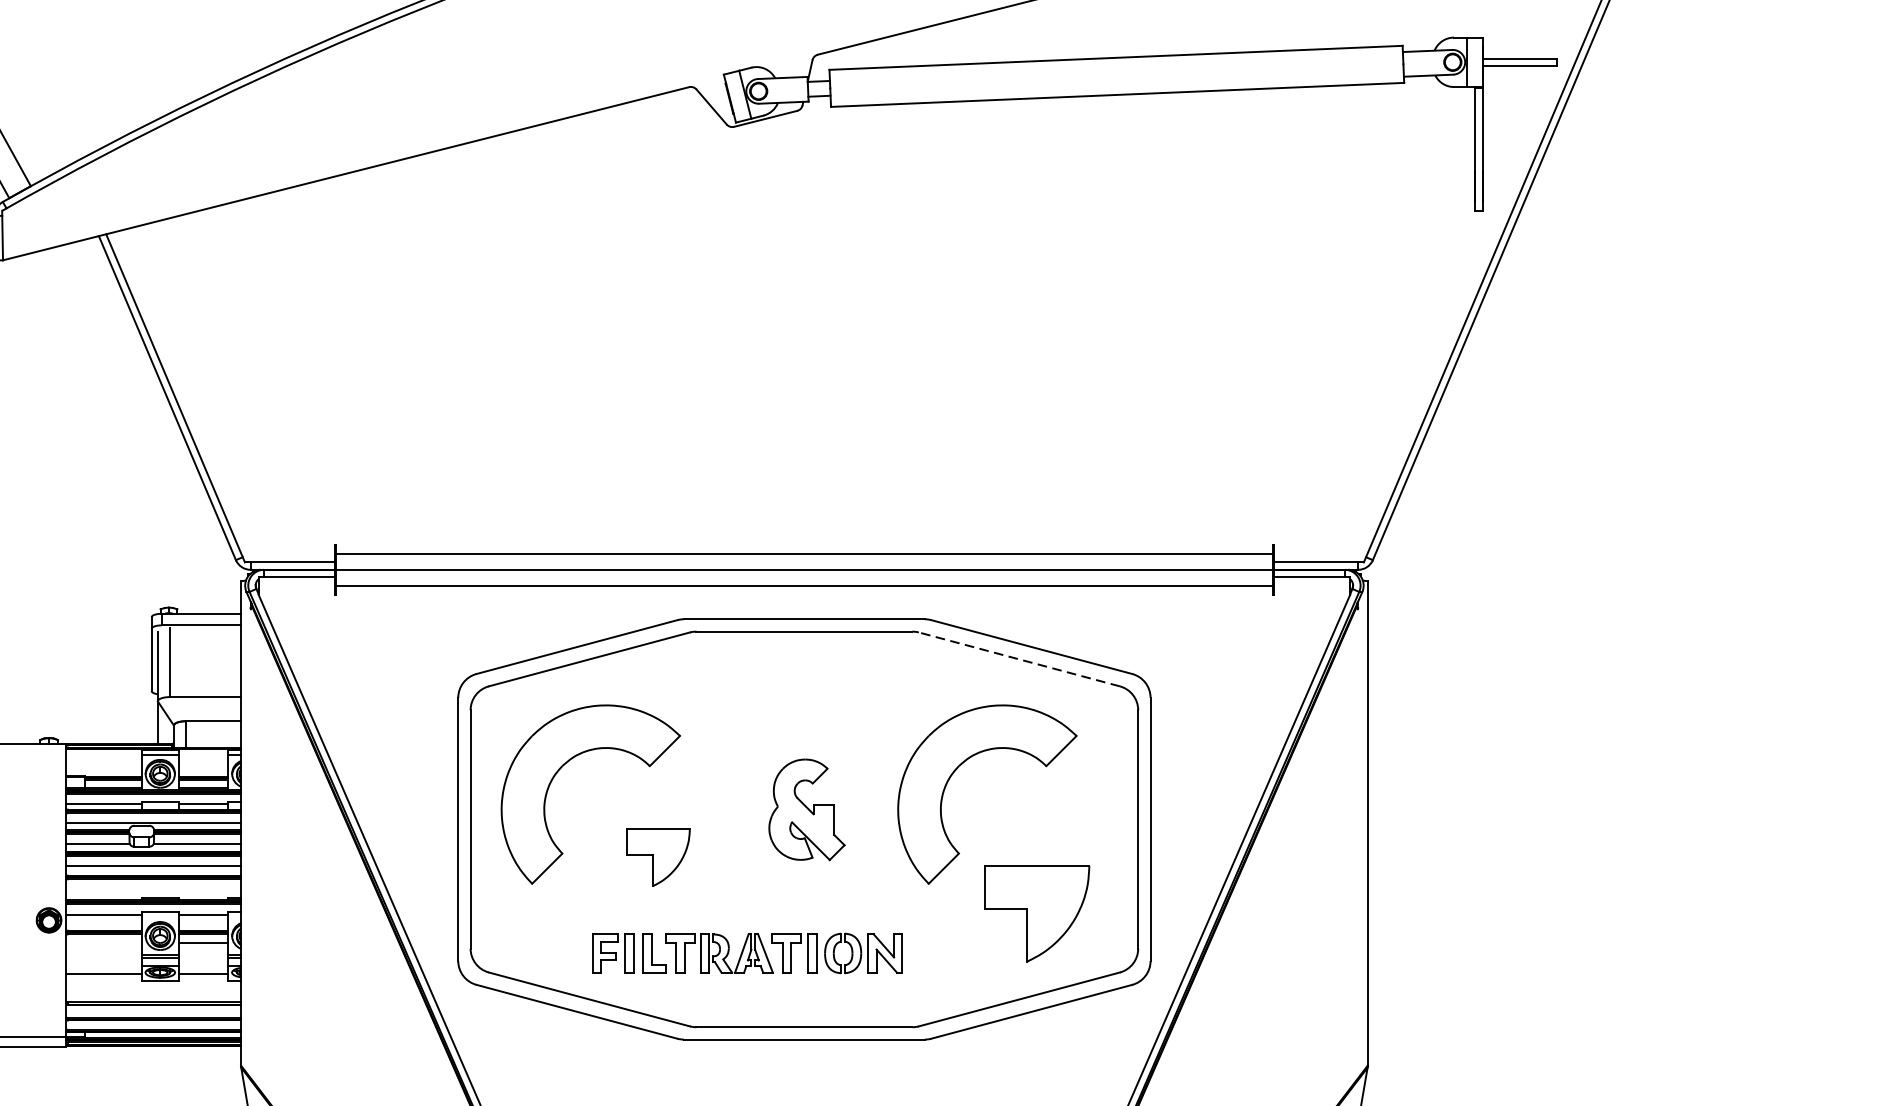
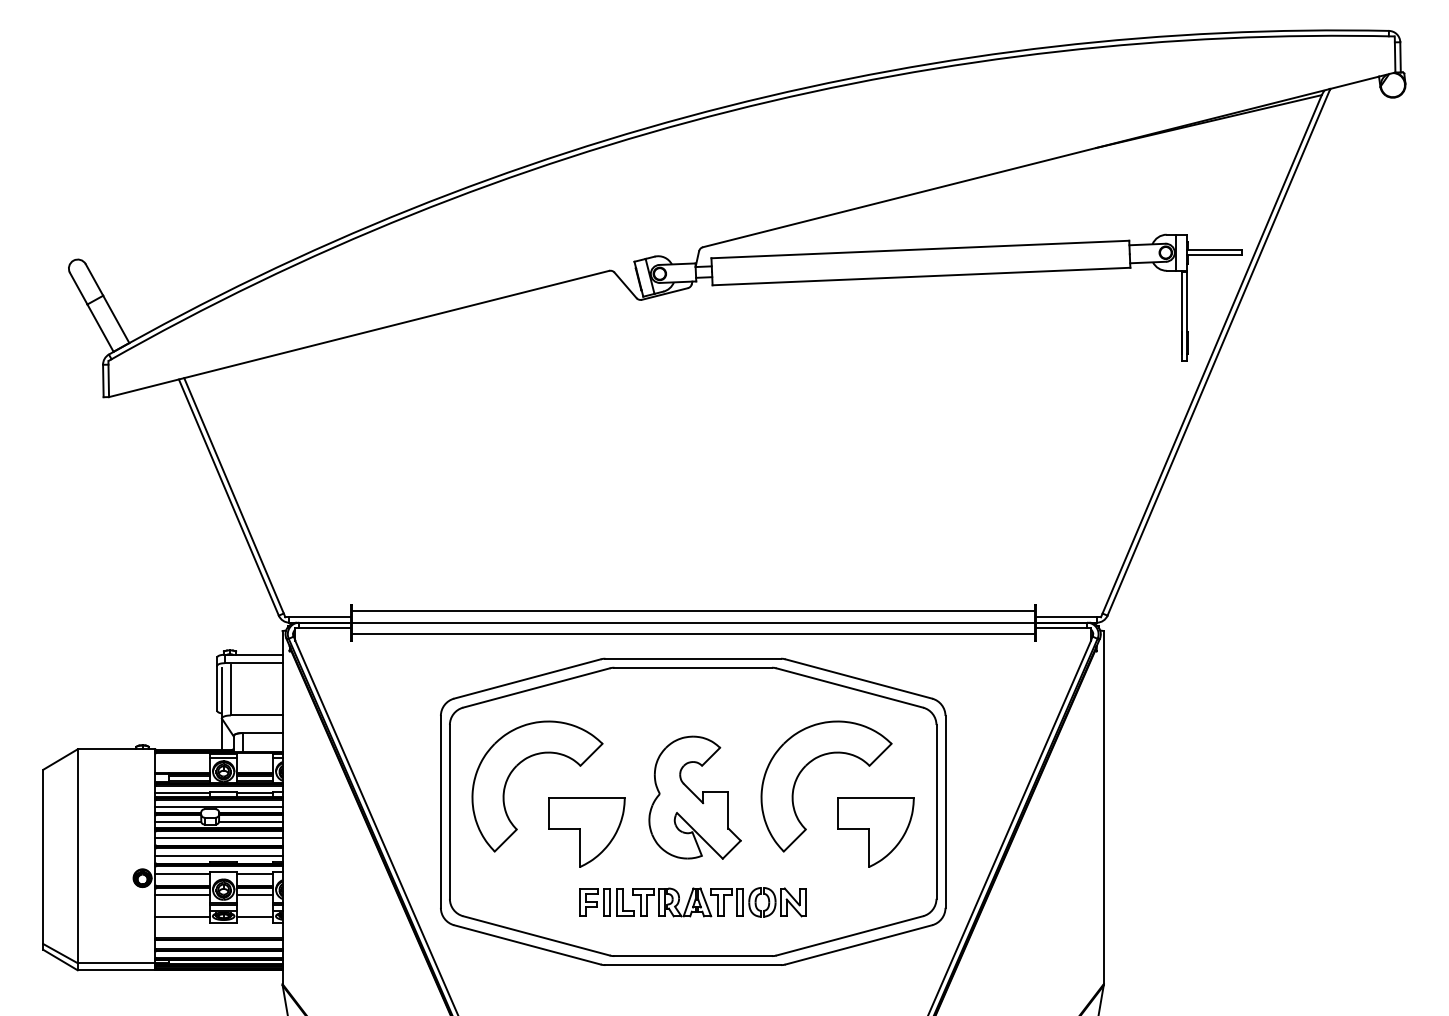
line: (1018, 660) -> (849, 688), dashed -> solid
part: (806, 809) -> (694, 797), size x1.67
part: (658, 857) -> (586, 832), size x1.67
line: (153, 889) -> (218, 855), added
part: (1036, 913) -> (875, 832), moved
line: (103, 942) -> (182, 894), added
part: (747, 953) -> (692, 902), moved

